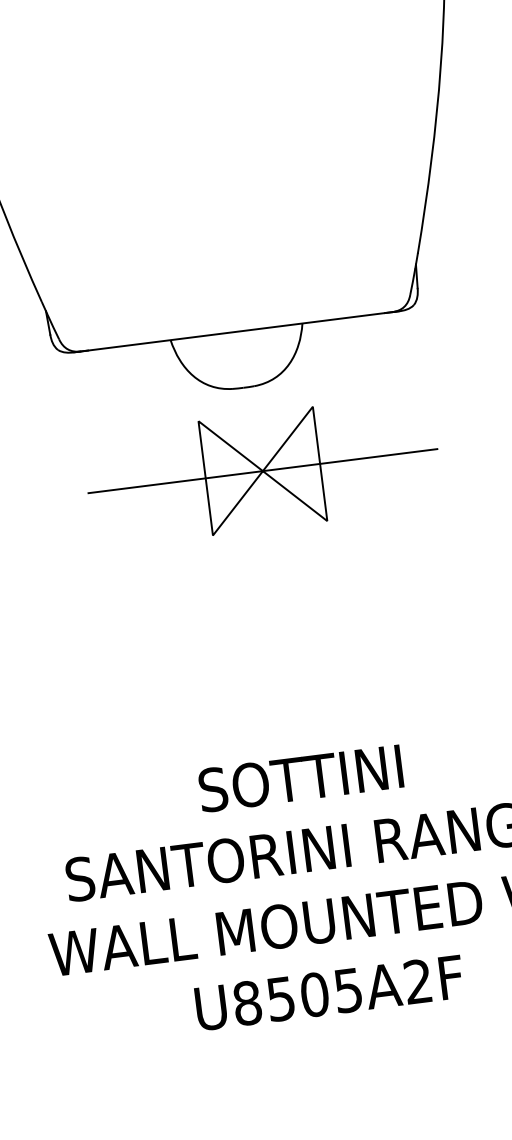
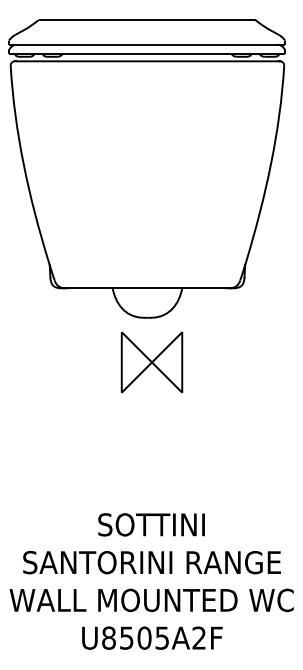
line: (261, 471) -> (151, 362), removed

